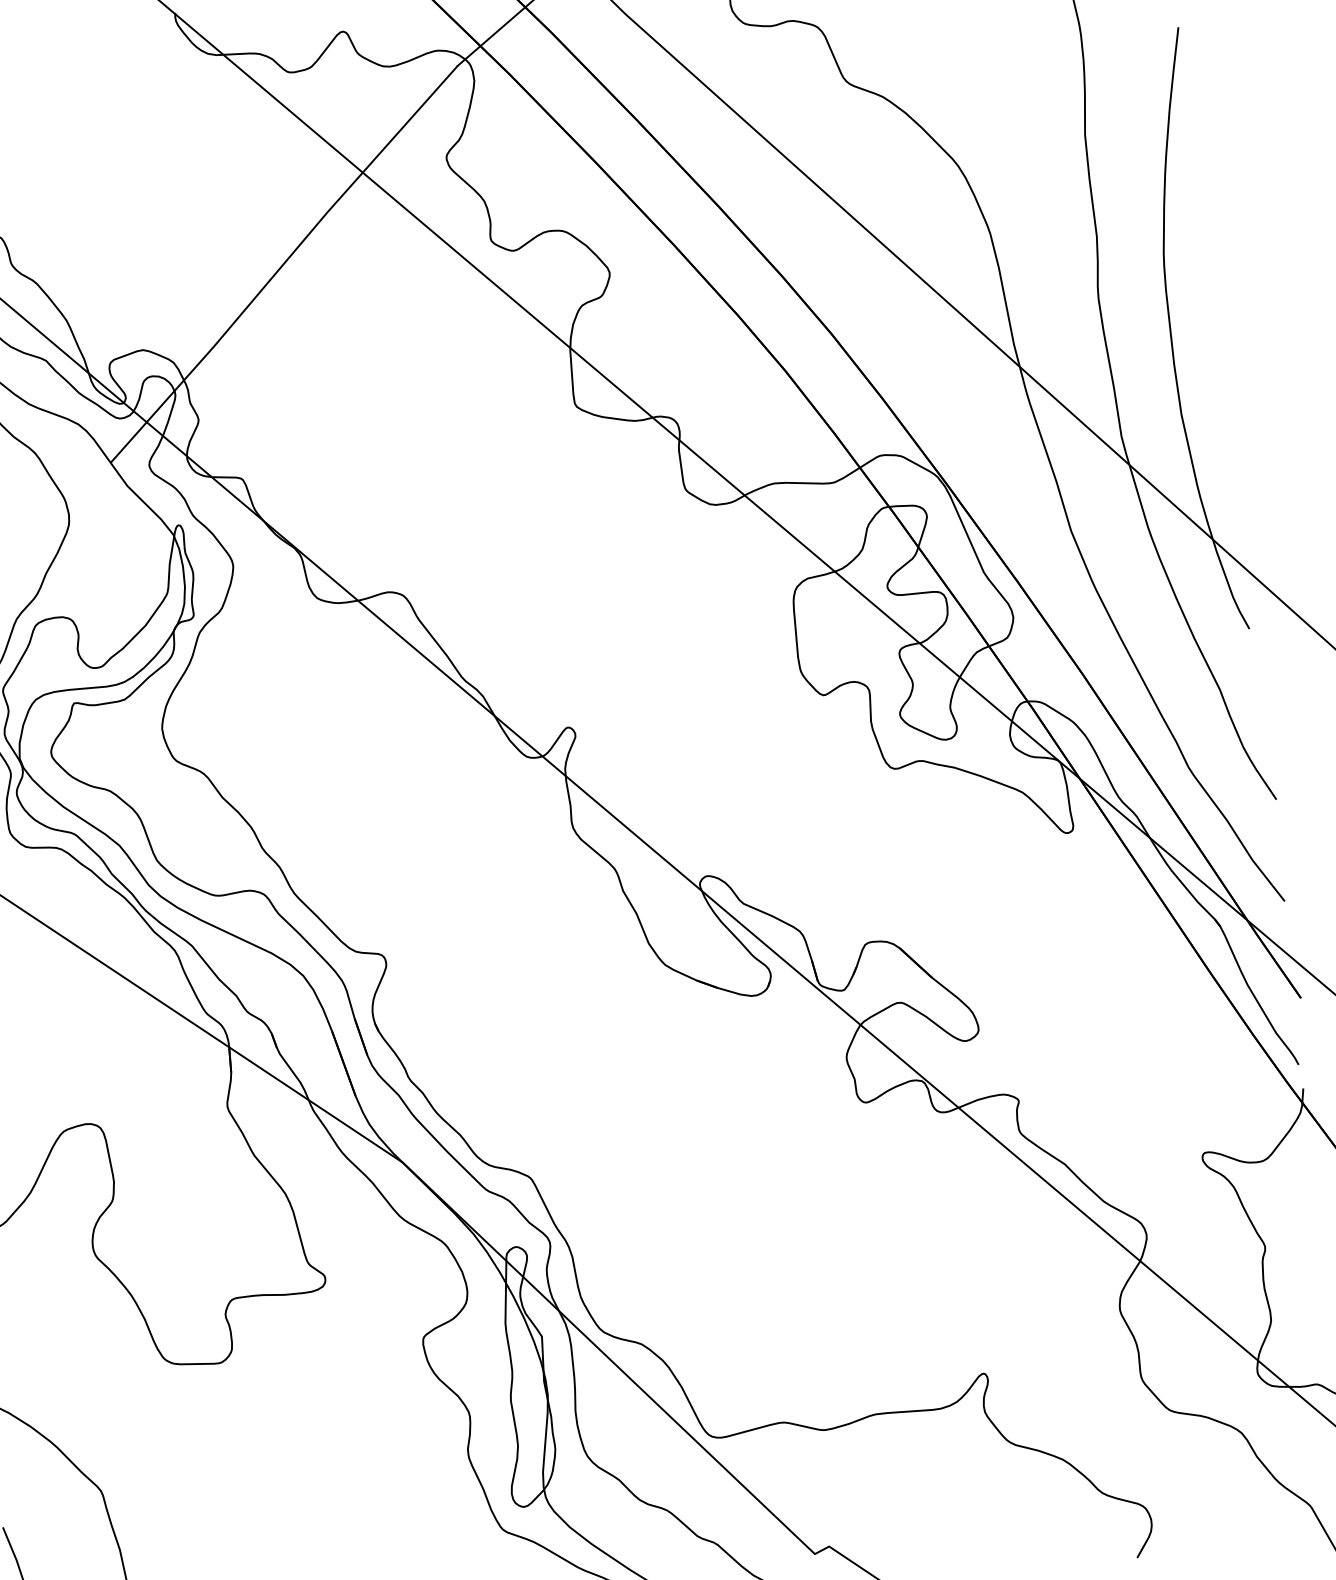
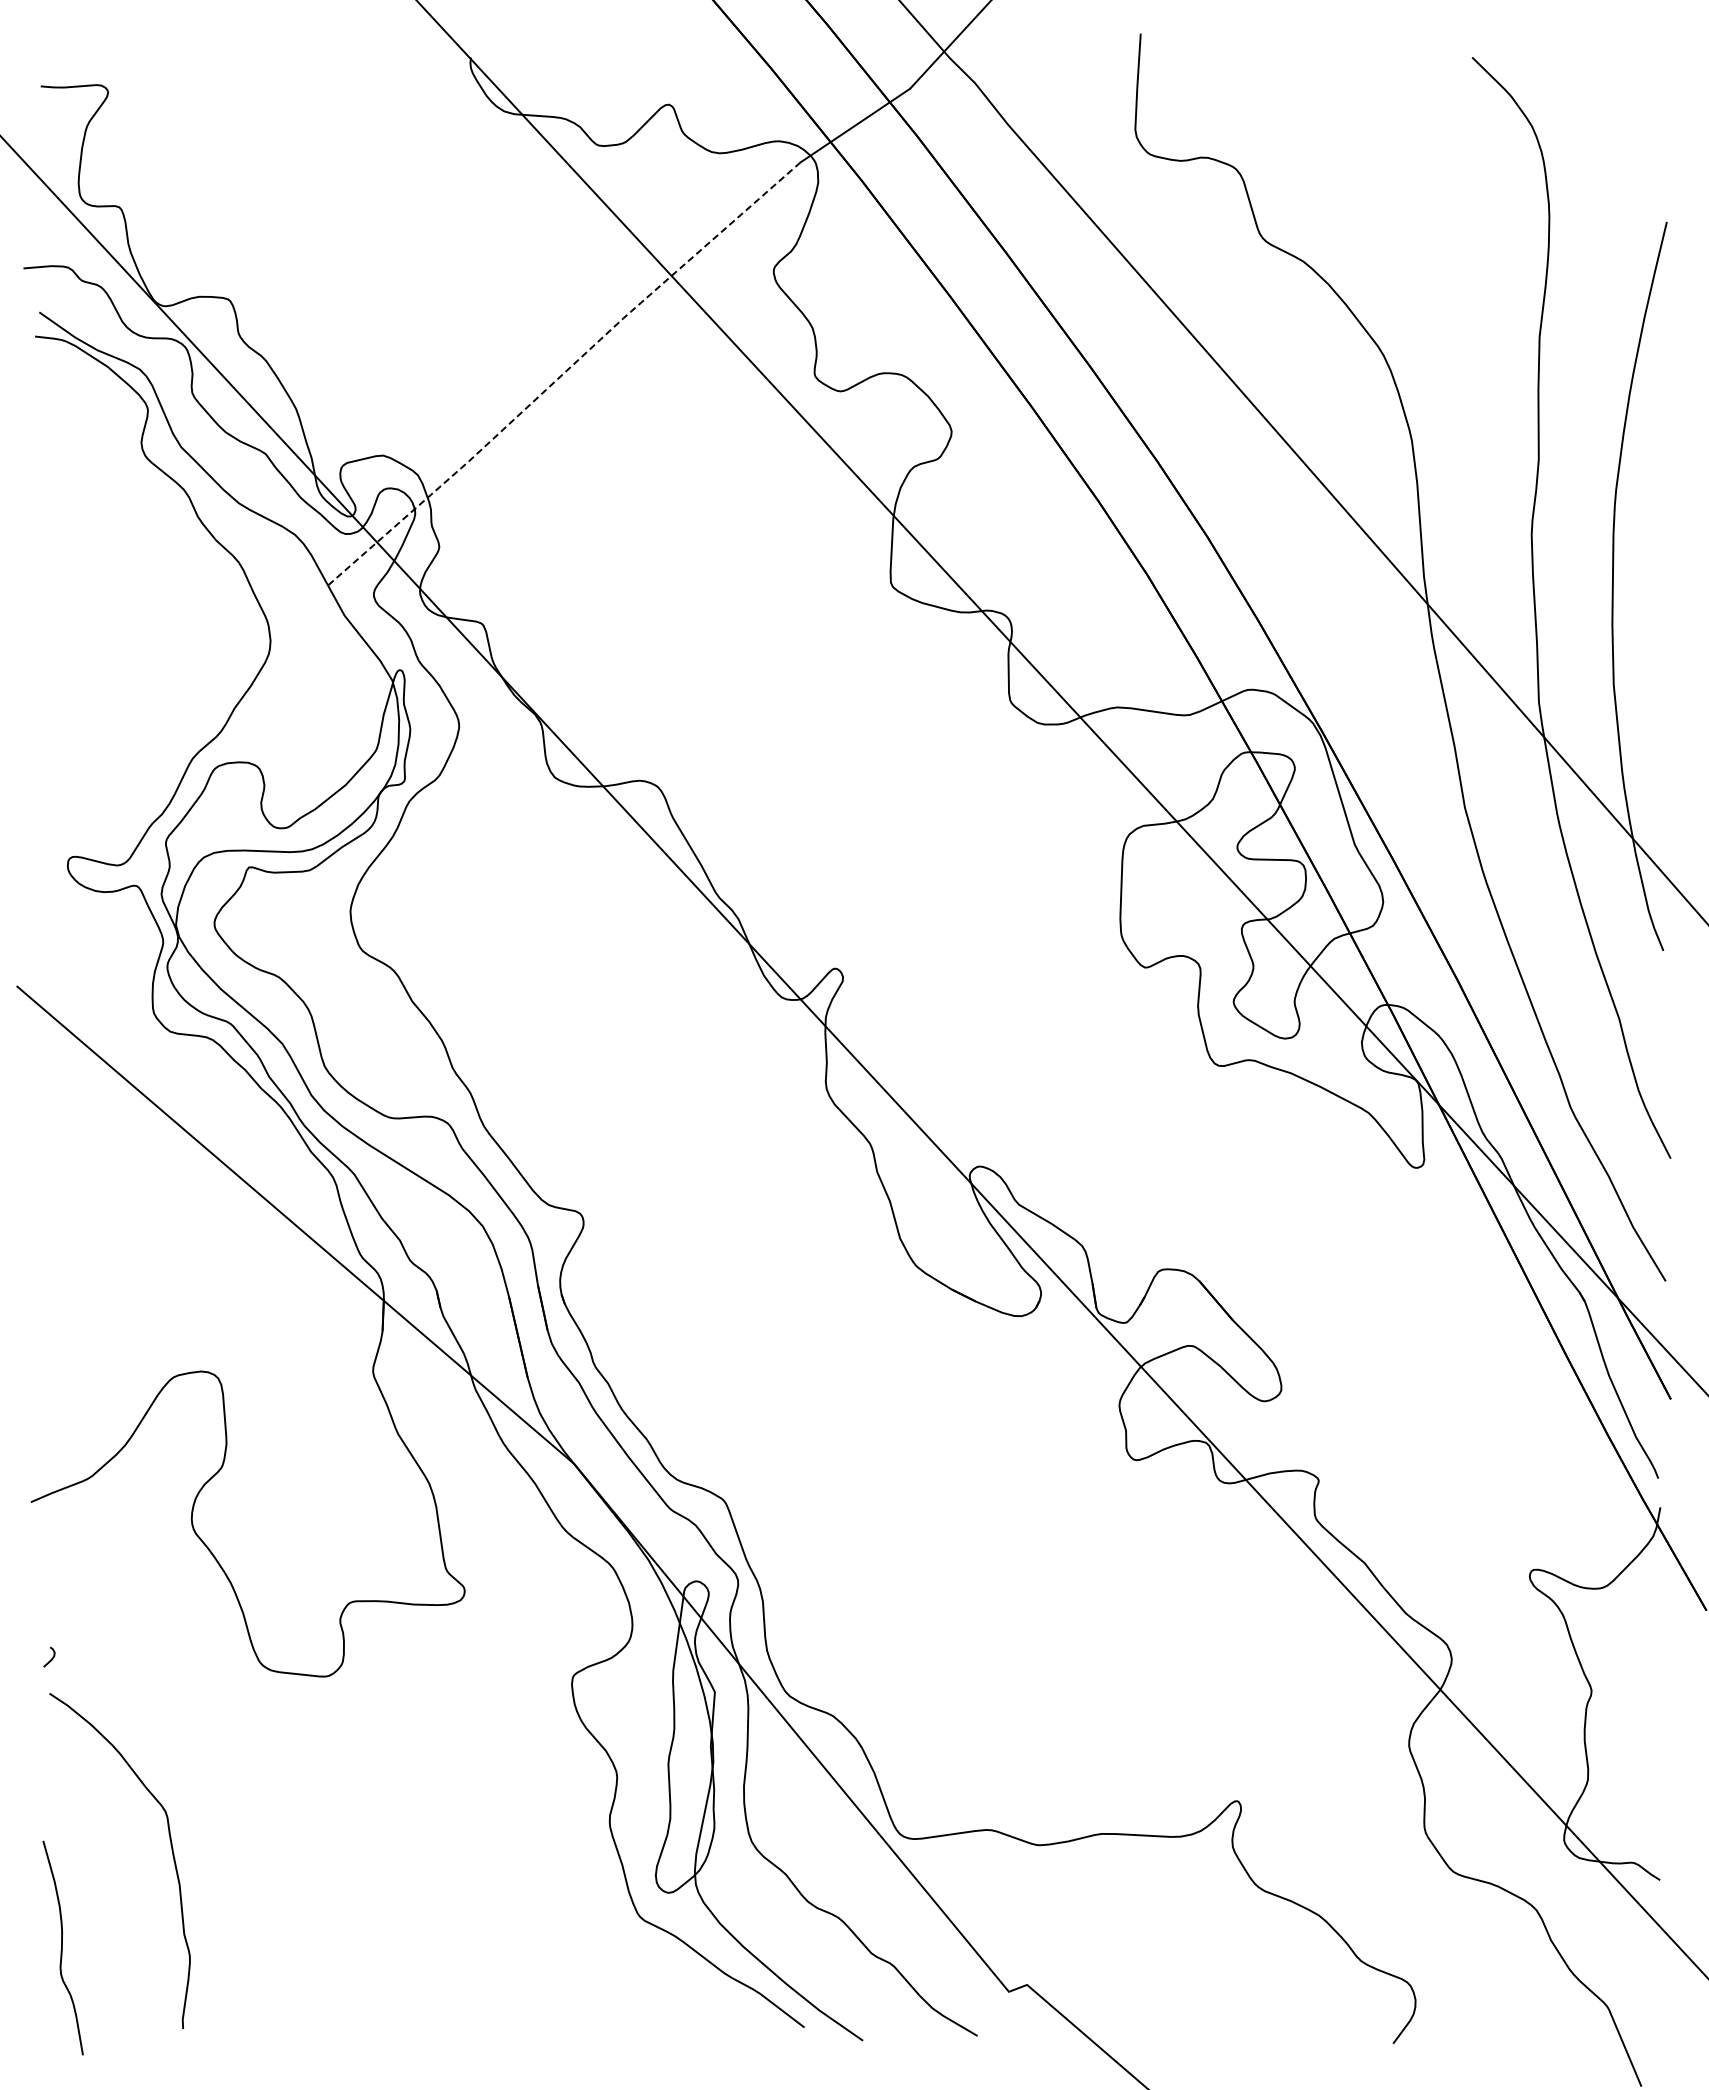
line: (284, 263) -> (564, 373), solid -> dashed

